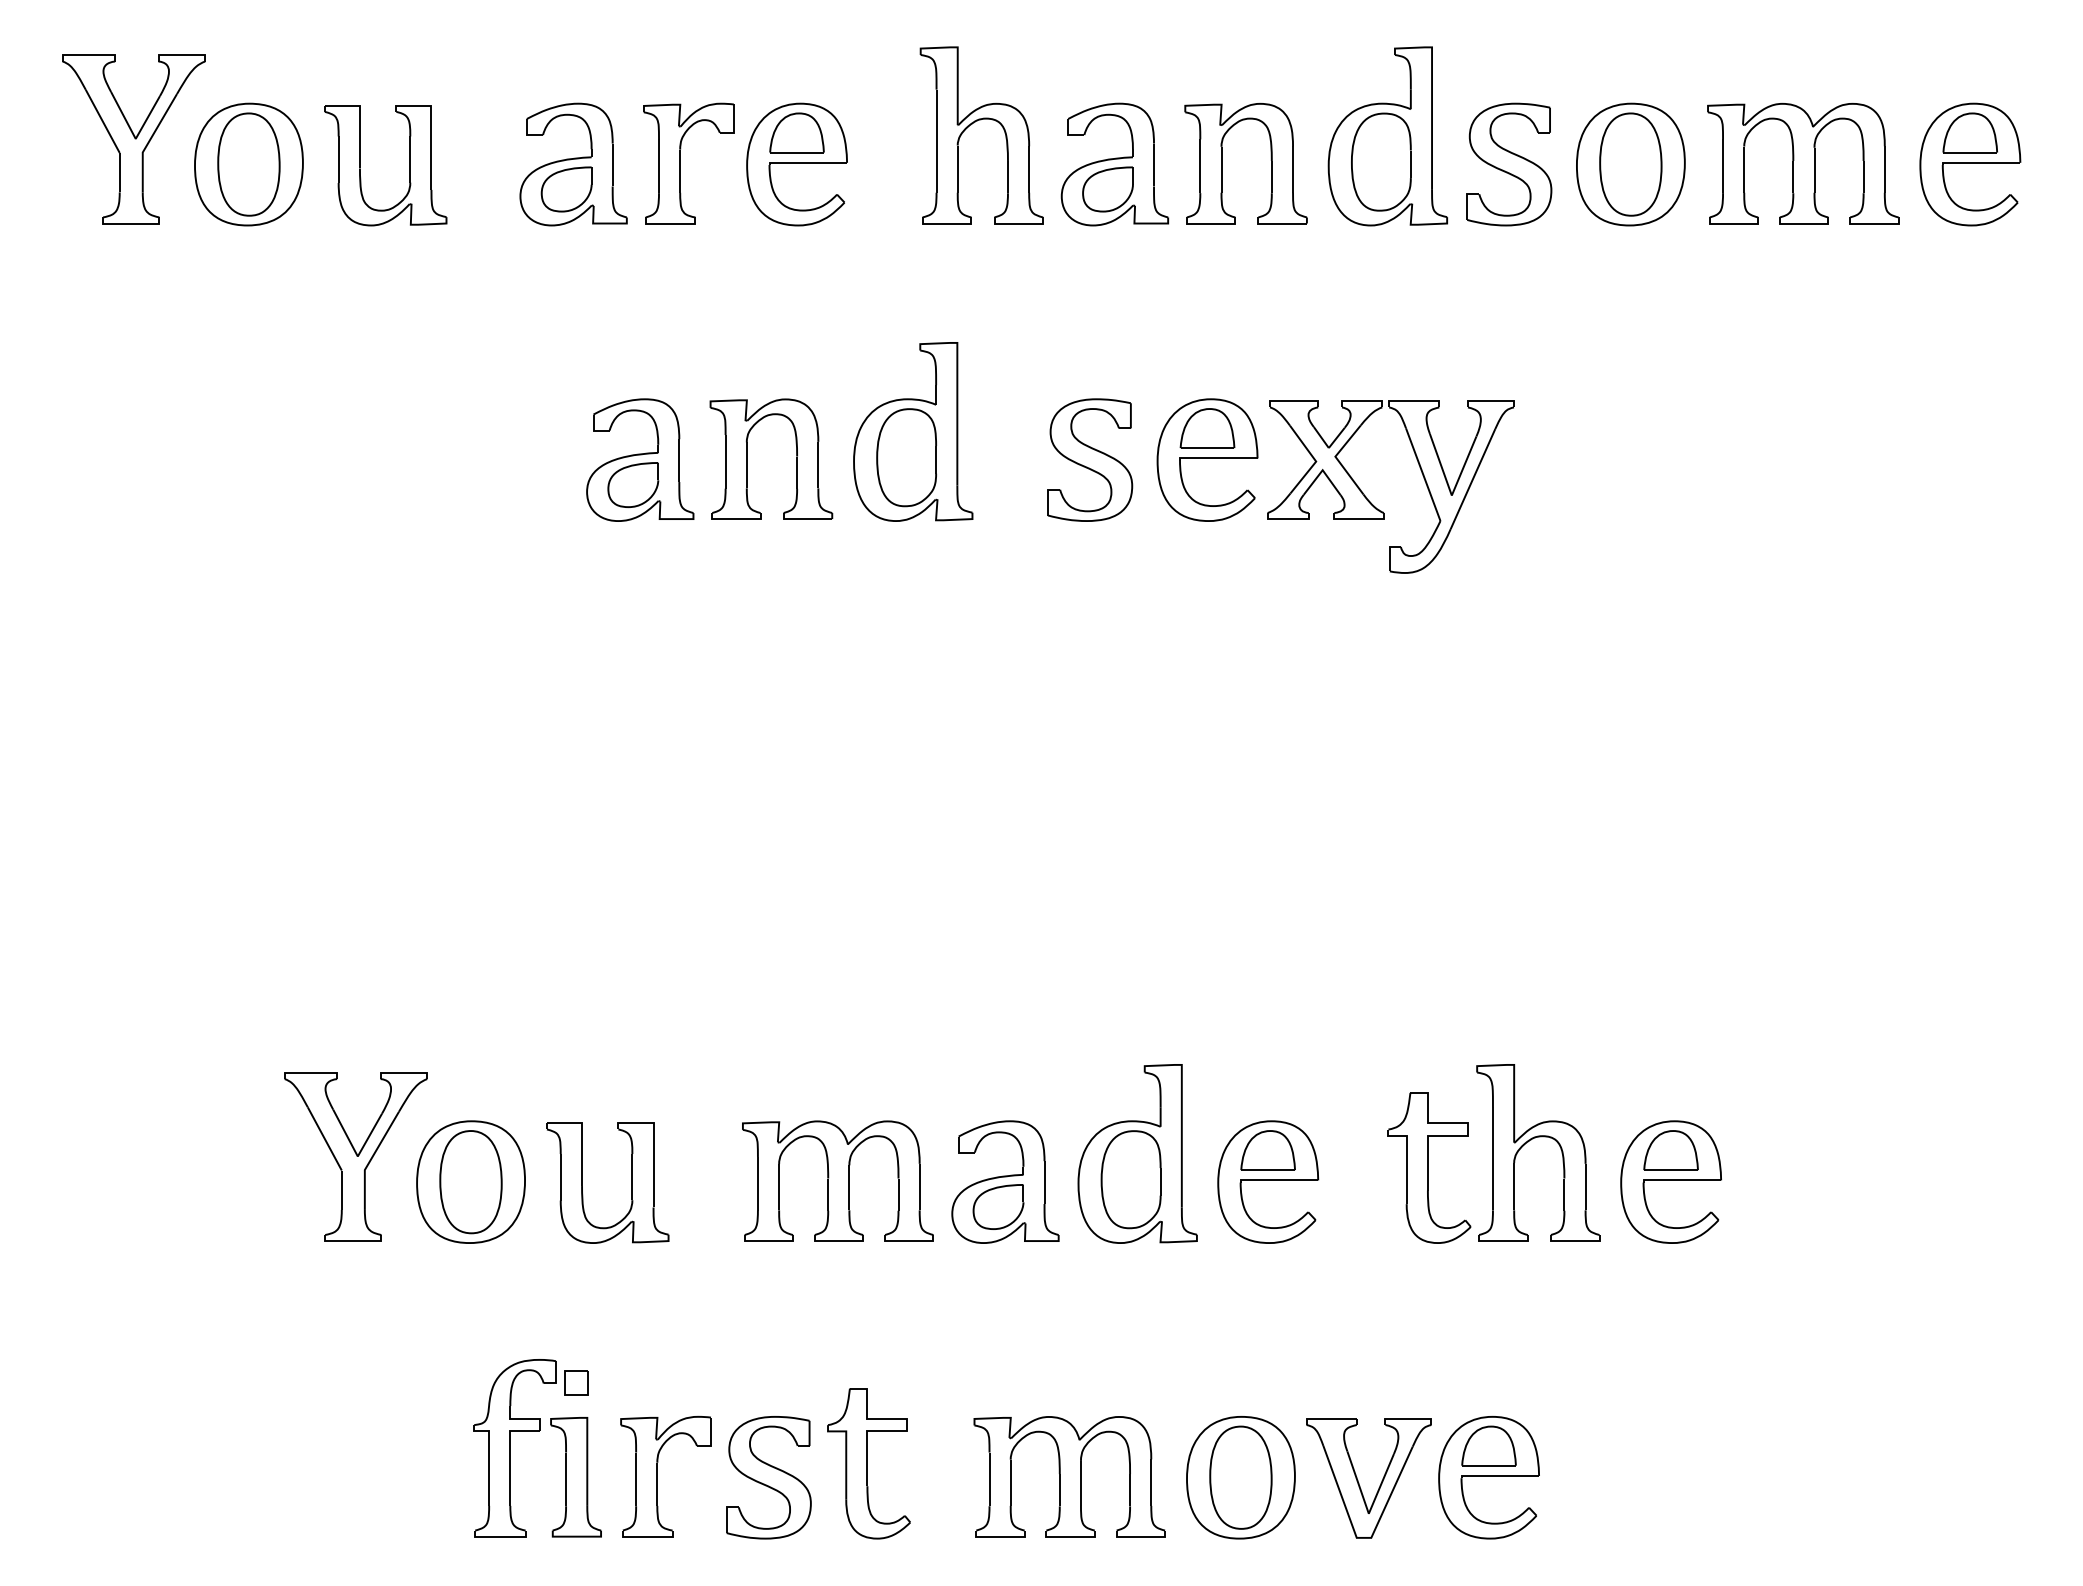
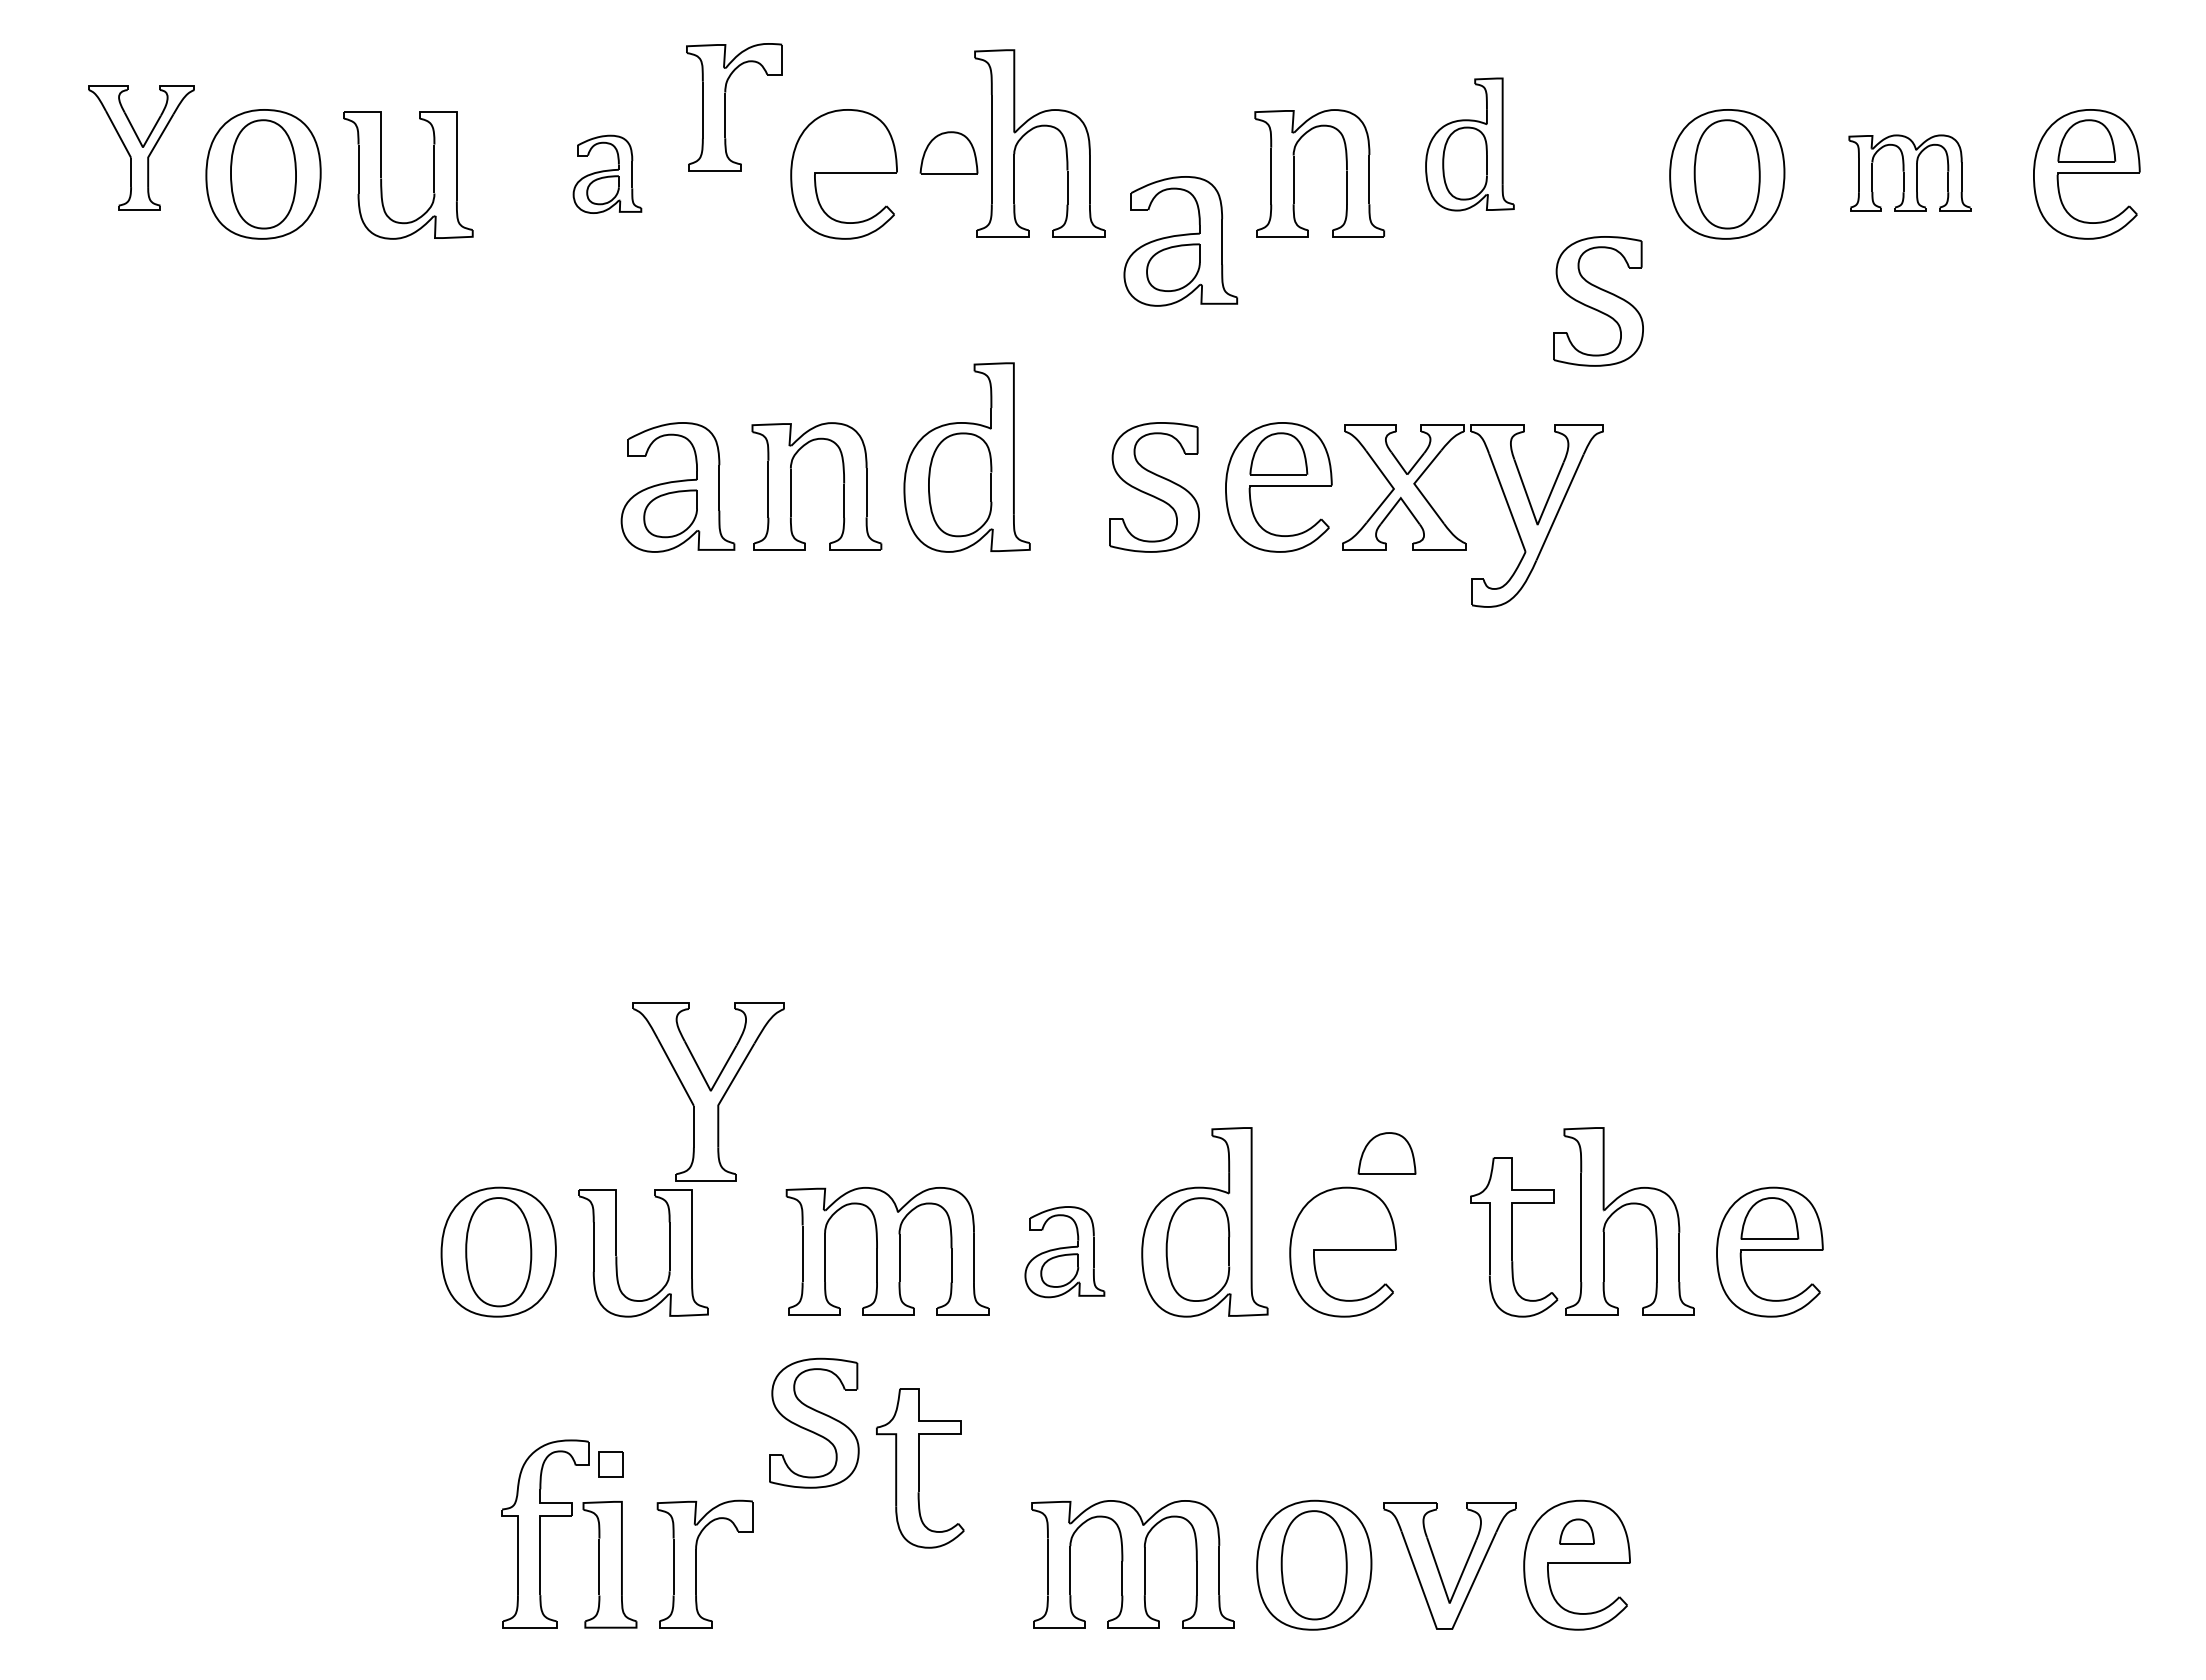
part: (796, 132) -> (948, 152), moved
part: (1387, 136) -> (1469, 144), size x0.7
part: (133, 139) -> (141, 147), size x0.7
part: (680, 163) -> (725, 107), moved
part: (1802, 163) -> (1909, 173), size x0.6
part: (573, 164) -> (607, 174), size x0.6
part: (1114, 164) -> (1180, 241), moved
part: (1509, 164) -> (1598, 301), moved
part: (1267, 1150) -> (1386, 1153), moved
part: (355, 1156) -> (708, 1091), moved
part: (1005, 1181) -> (1064, 1251), size x0.7
part: (1488, 1445) -> (1576, 1531), size x0.6
part: (869, 1463) -> (920, 1468), moved
part: (769, 1477) -> (814, 1422), moved

